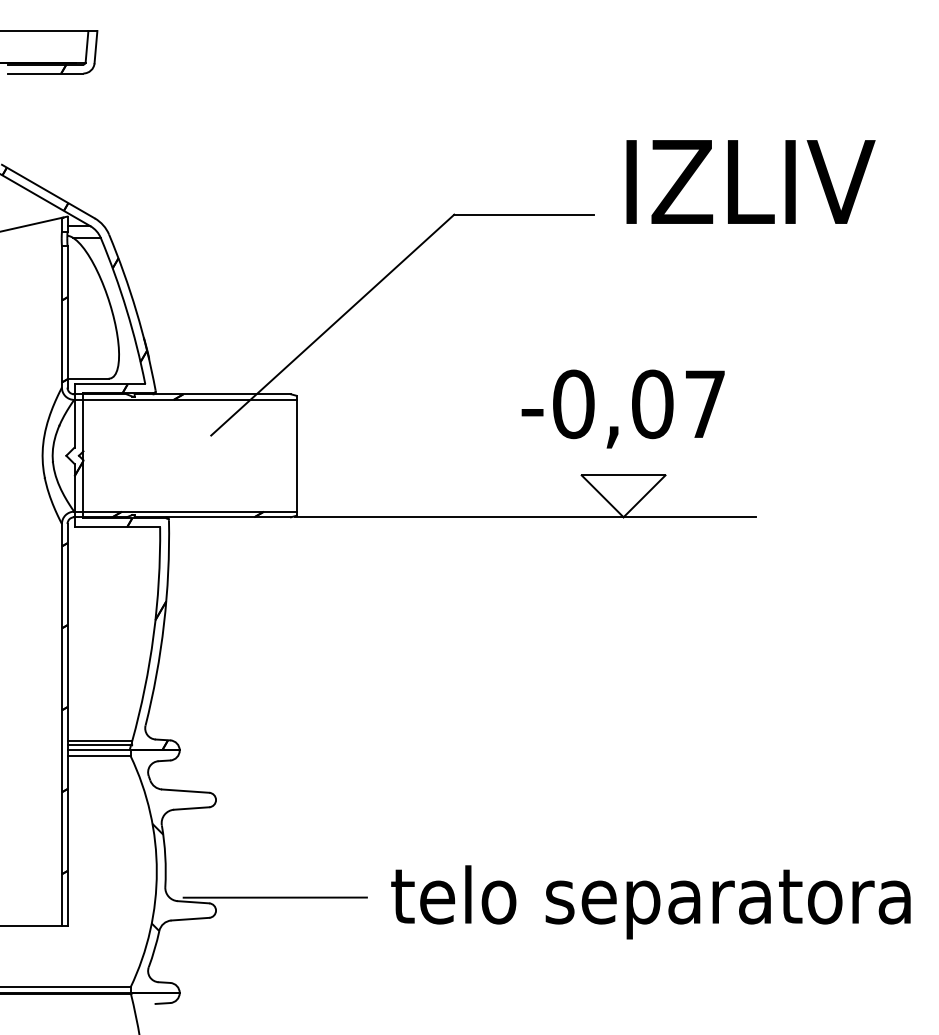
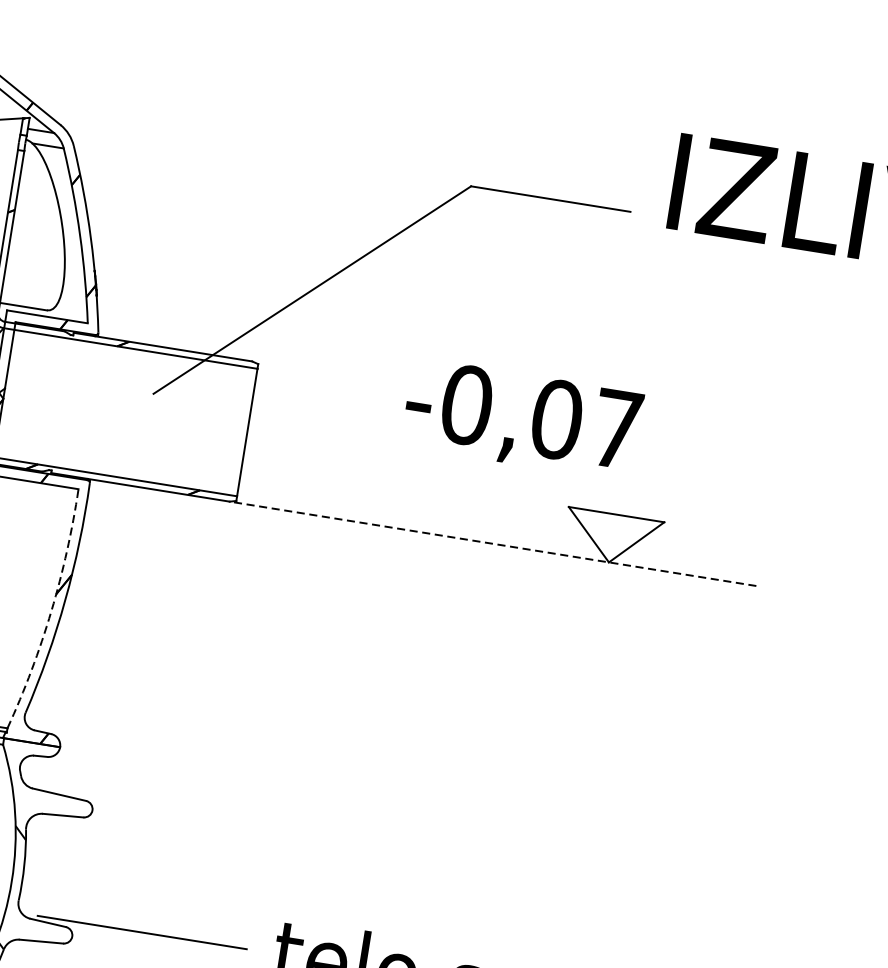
text: (622, 408) -> (521, 418), moved
line: (525, 517) -> (497, 544), solid -> dashed
arc: (153, 635) -> (51, 611), solid -> dashed

